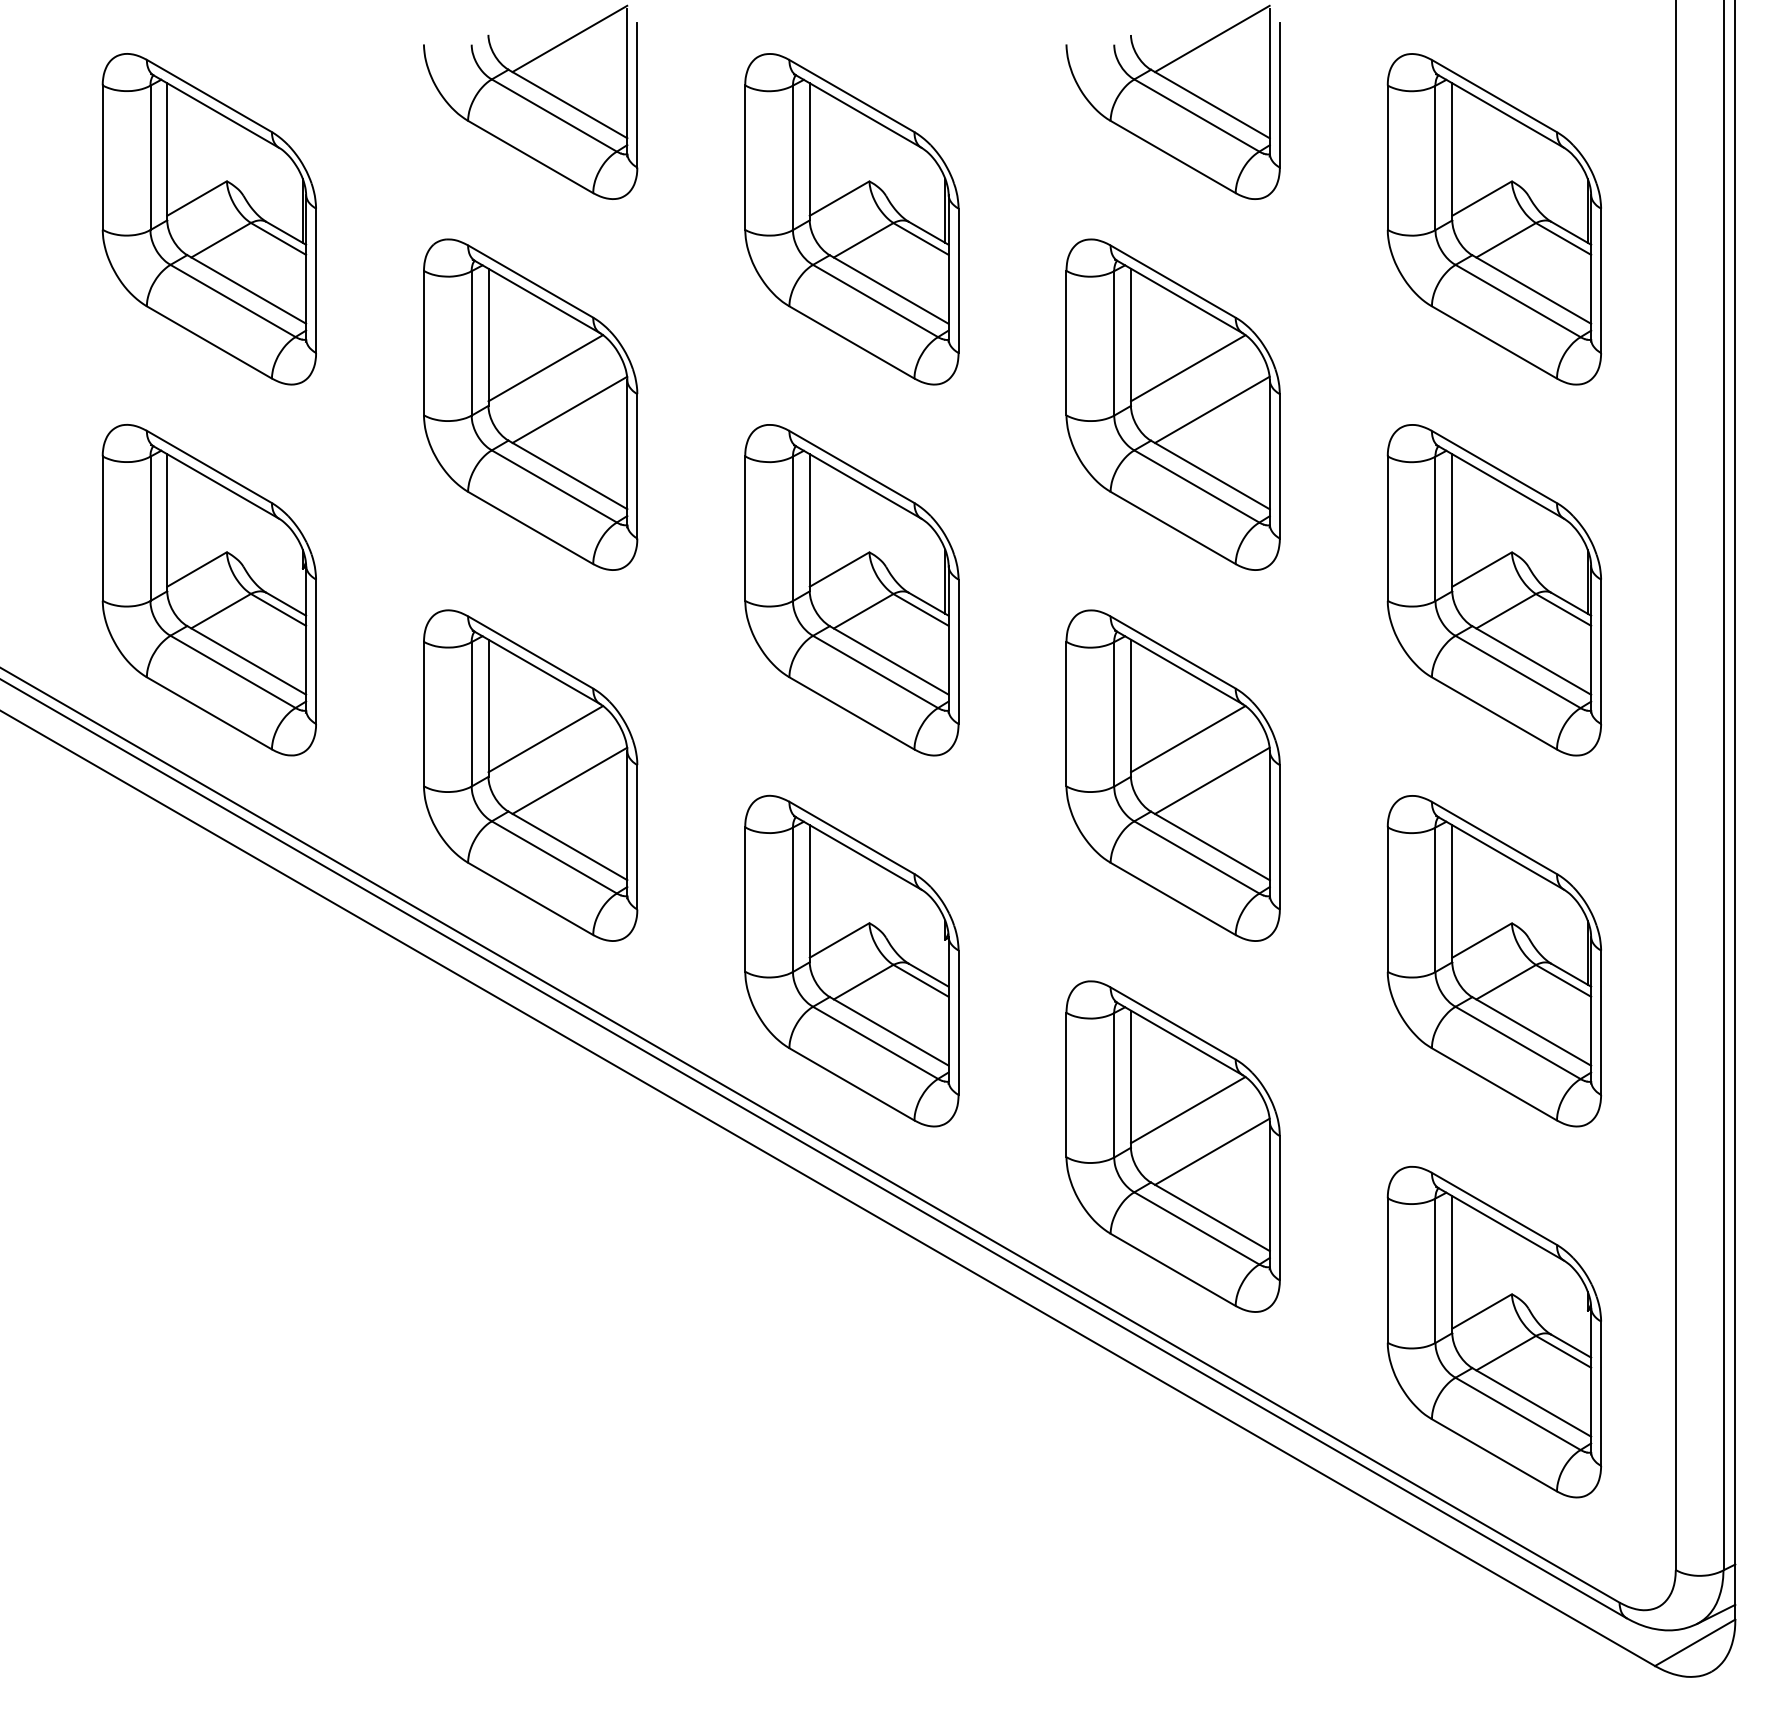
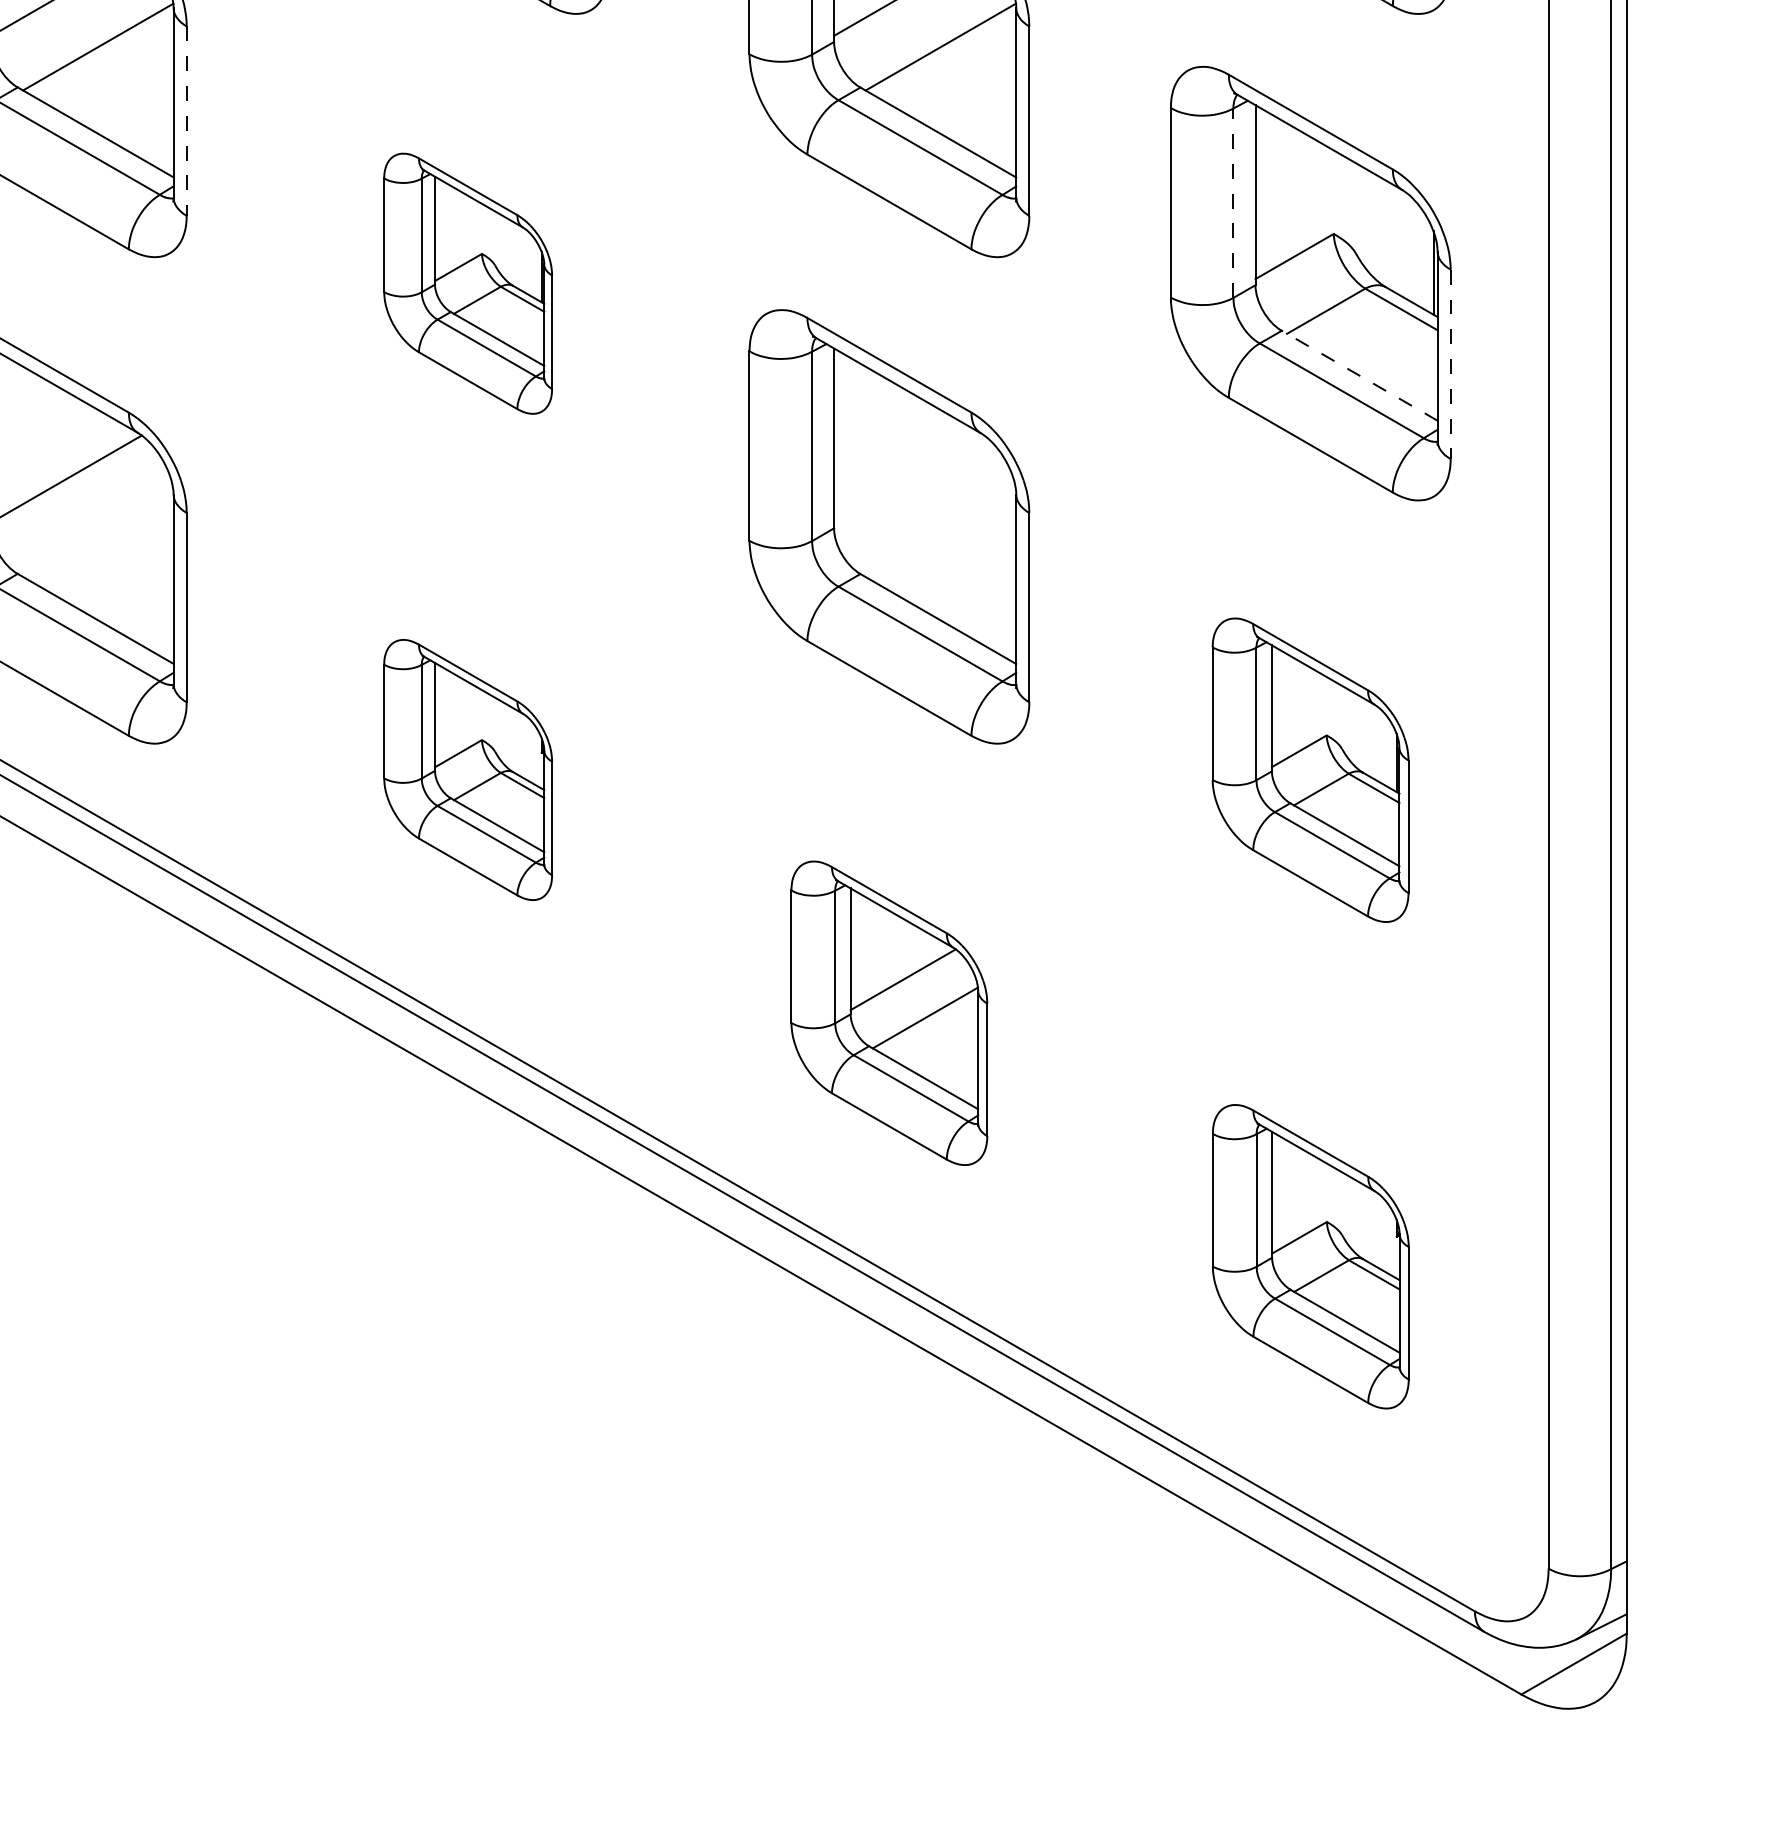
line: (637, 466) -> (186, 121), solid -> dashed
line: (1435, 528) -> (1233, 202), solid -> dashed
part: (851, 590) -> (467, 283), size x0.6
line: (1601, 652) -> (1451, 365), solid -> dashed
line: (1531, 660) -> (1359, 375), solid -> dashed
line: (1187, 739) -> (908, 479), removed
line: (569, 780) -> (97, 533), removed
line: (1212, 780) -> (941, 533), removed
part: (851, 960) -> (467, 769), size x0.6
part: (1493, 961) -> (1309, 770), size x0.7
part: (1172, 1146) -> (888, 1013), size x0.7
part: (1494, 1332) -> (1310, 1257), size x0.7

